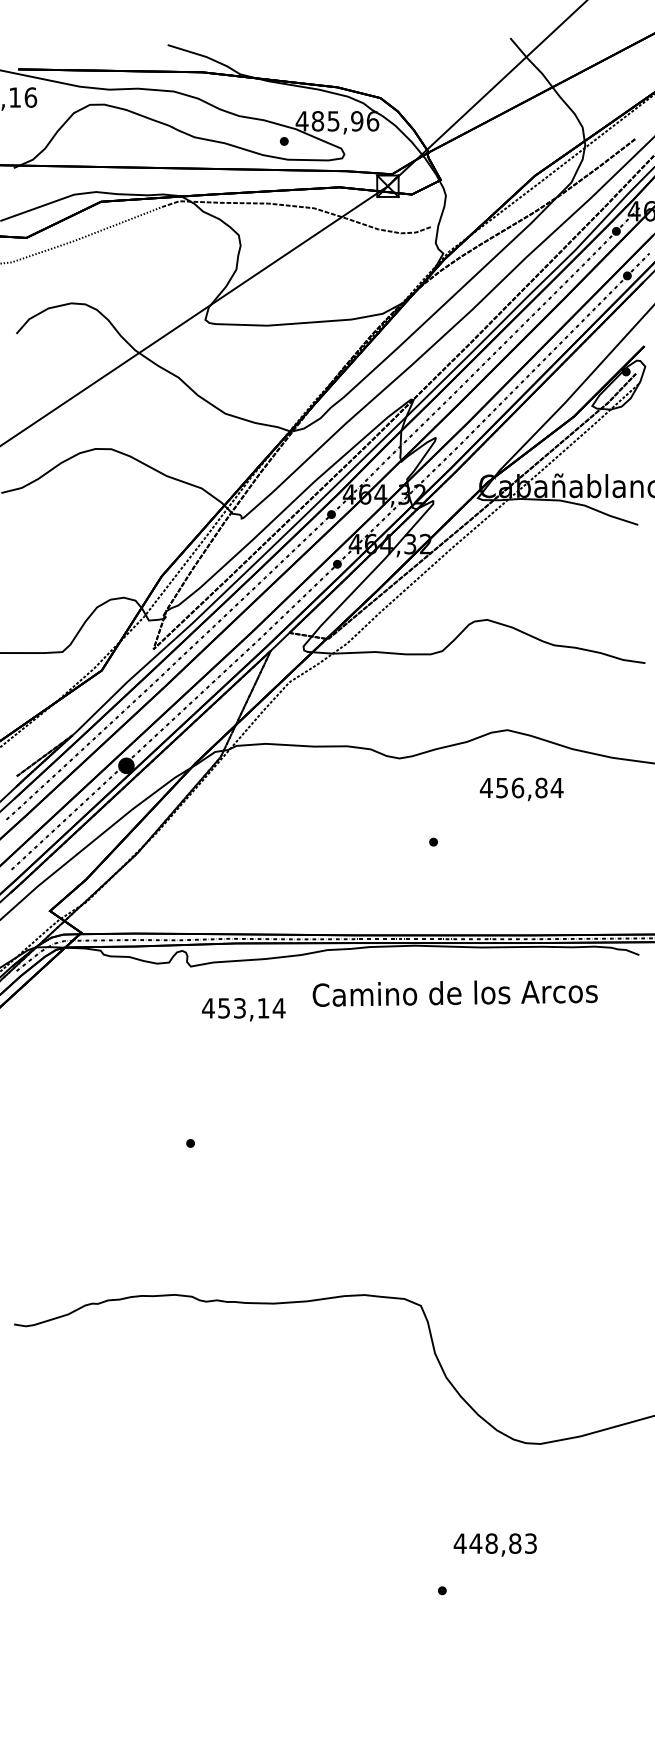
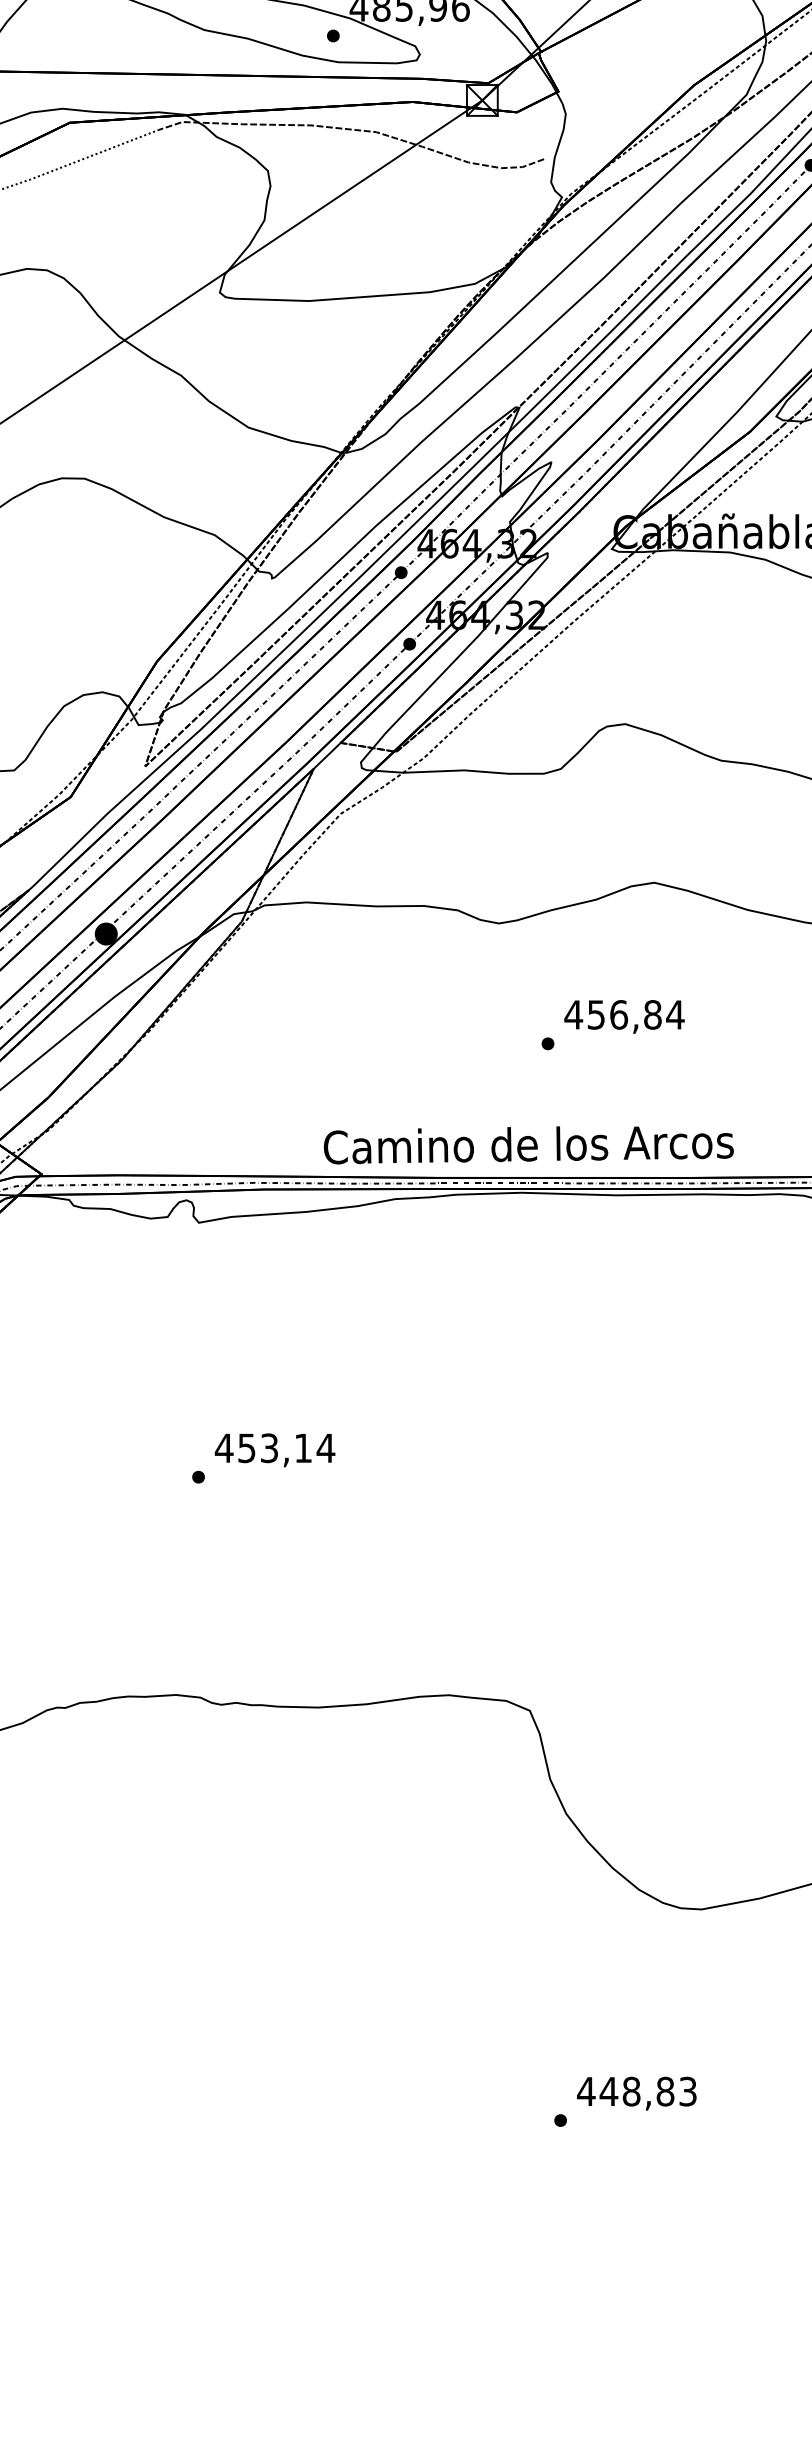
text: (521, 789) -> (624, 1017), moved
text: (454, 993) -> (527, 1145), moved
text: (243, 1009) -> (274, 1449), moved
text: (494, 1544) -> (635, 2092), moved

